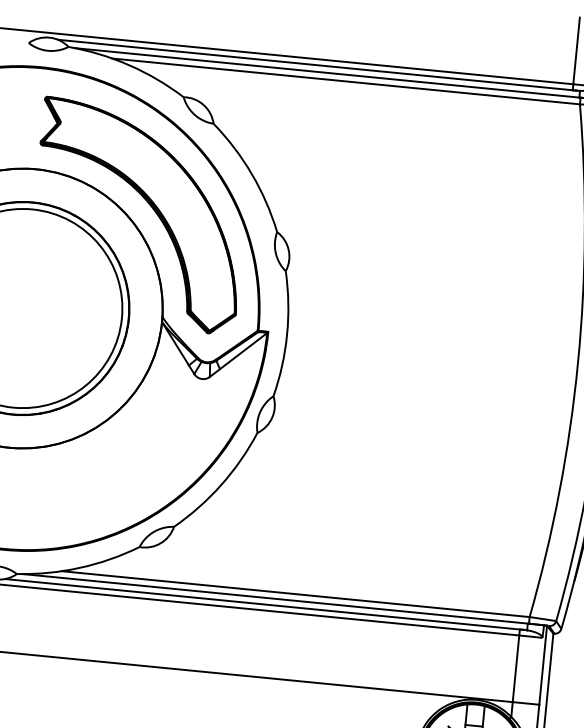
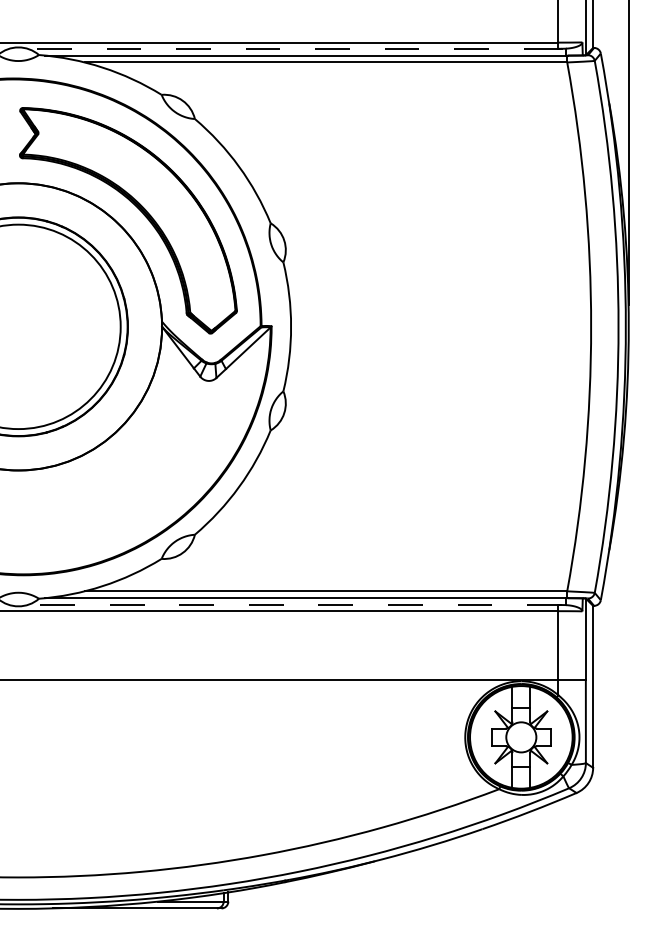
line: (314, 64) -> (292, 48), solid -> dashed
line: (263, 604) -> (294, 605), solid -> dashed

